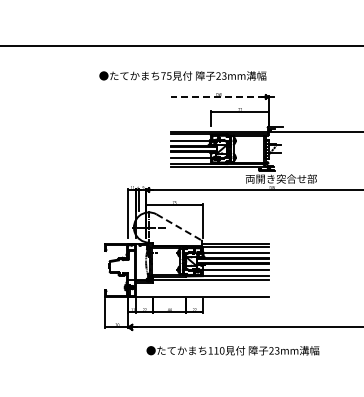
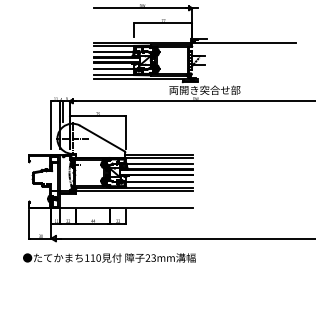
line: (217, 97) -> (140, 8), dashed -> solid
line: (178, 227) -> (101, 138), dashed -> solid
text: (232, 350) -> (108, 257), moved

